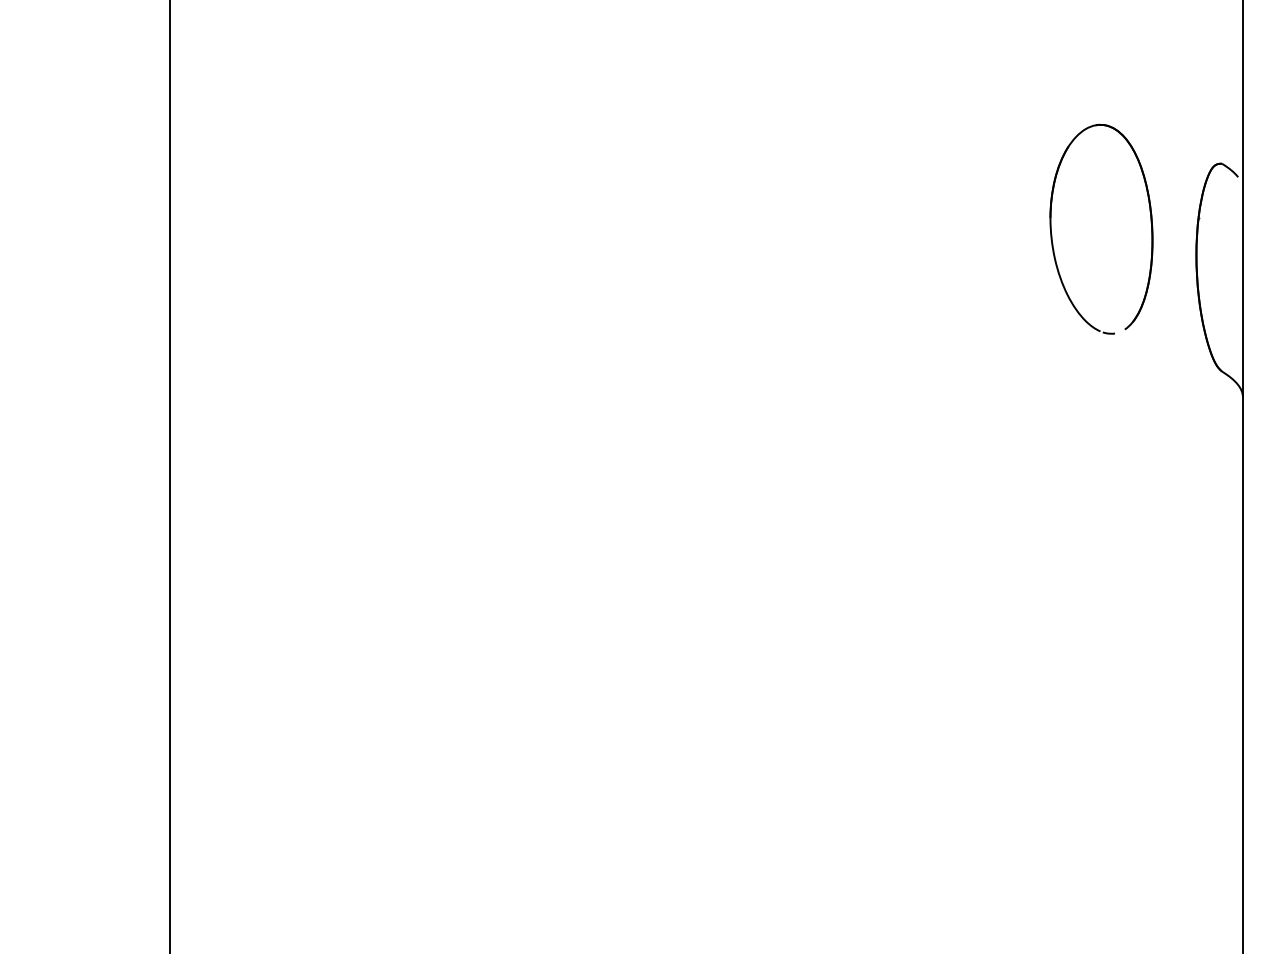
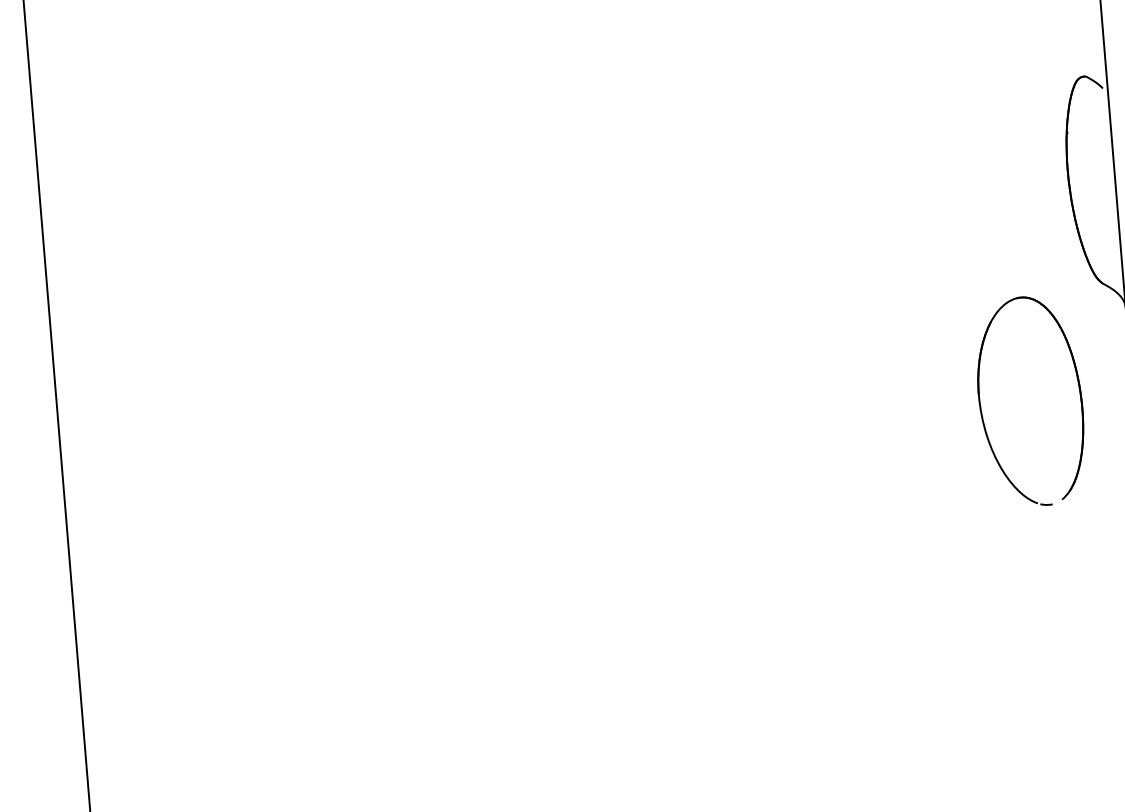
part: (1150, 222) -> (1078, 390), moved

